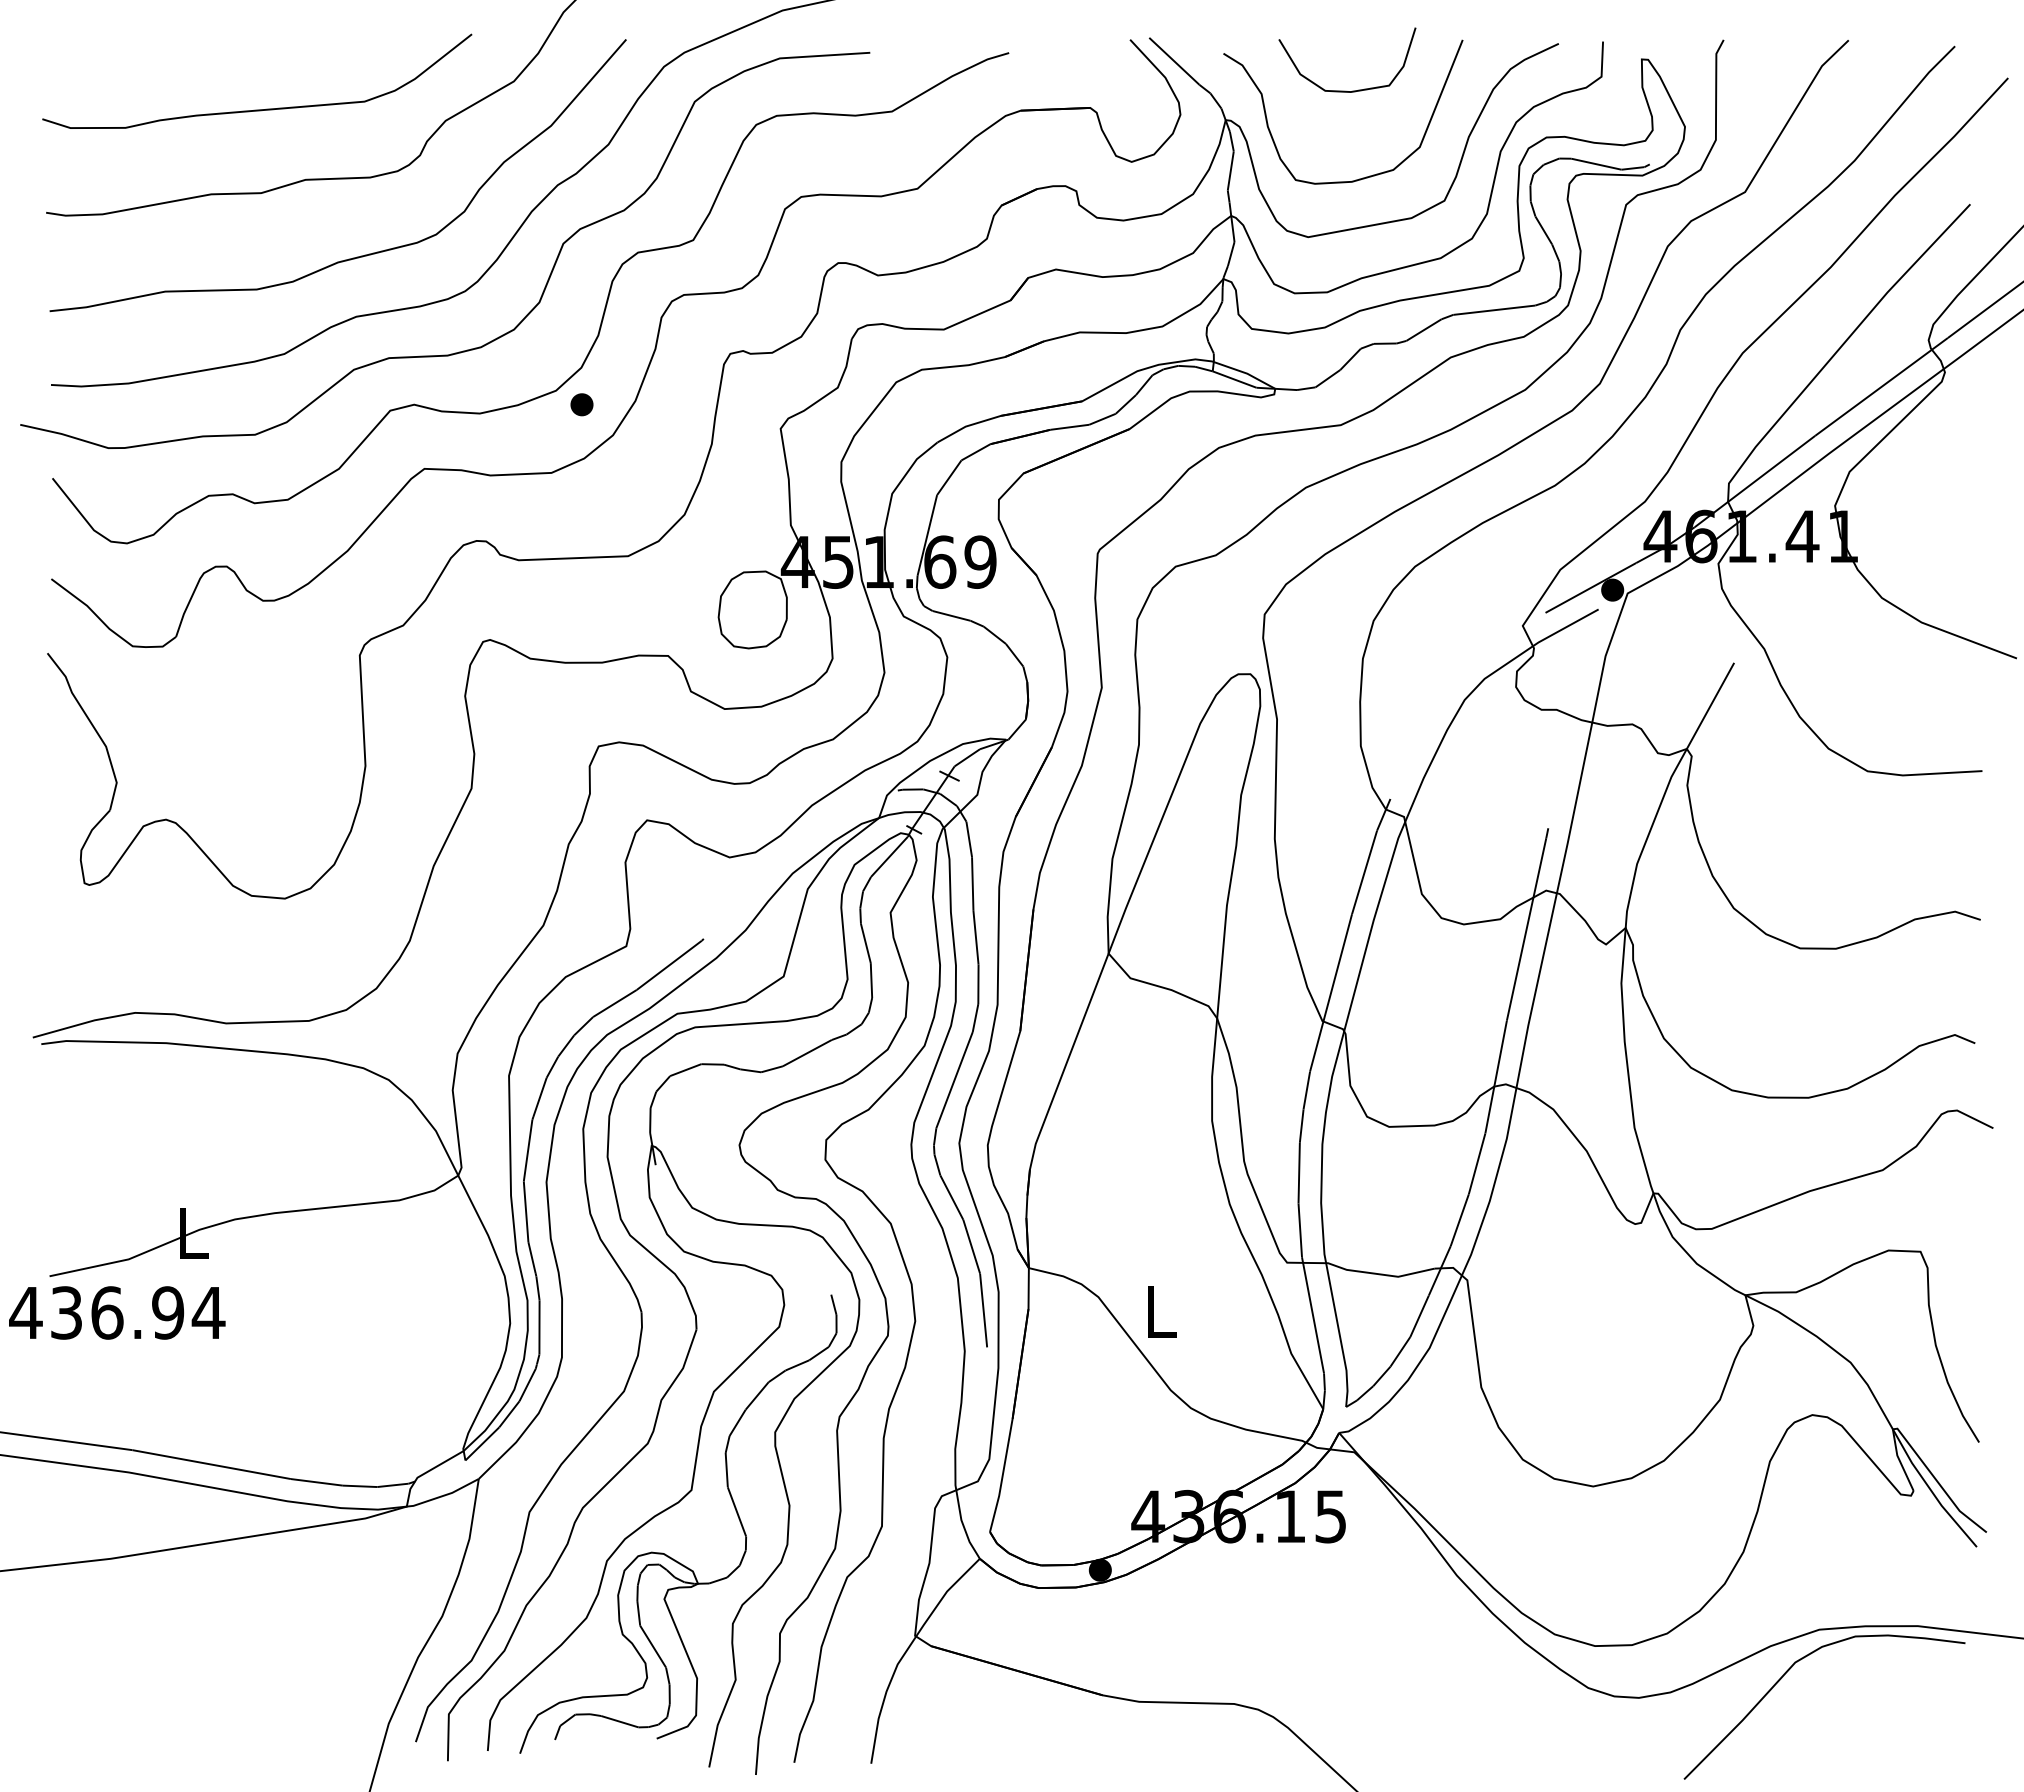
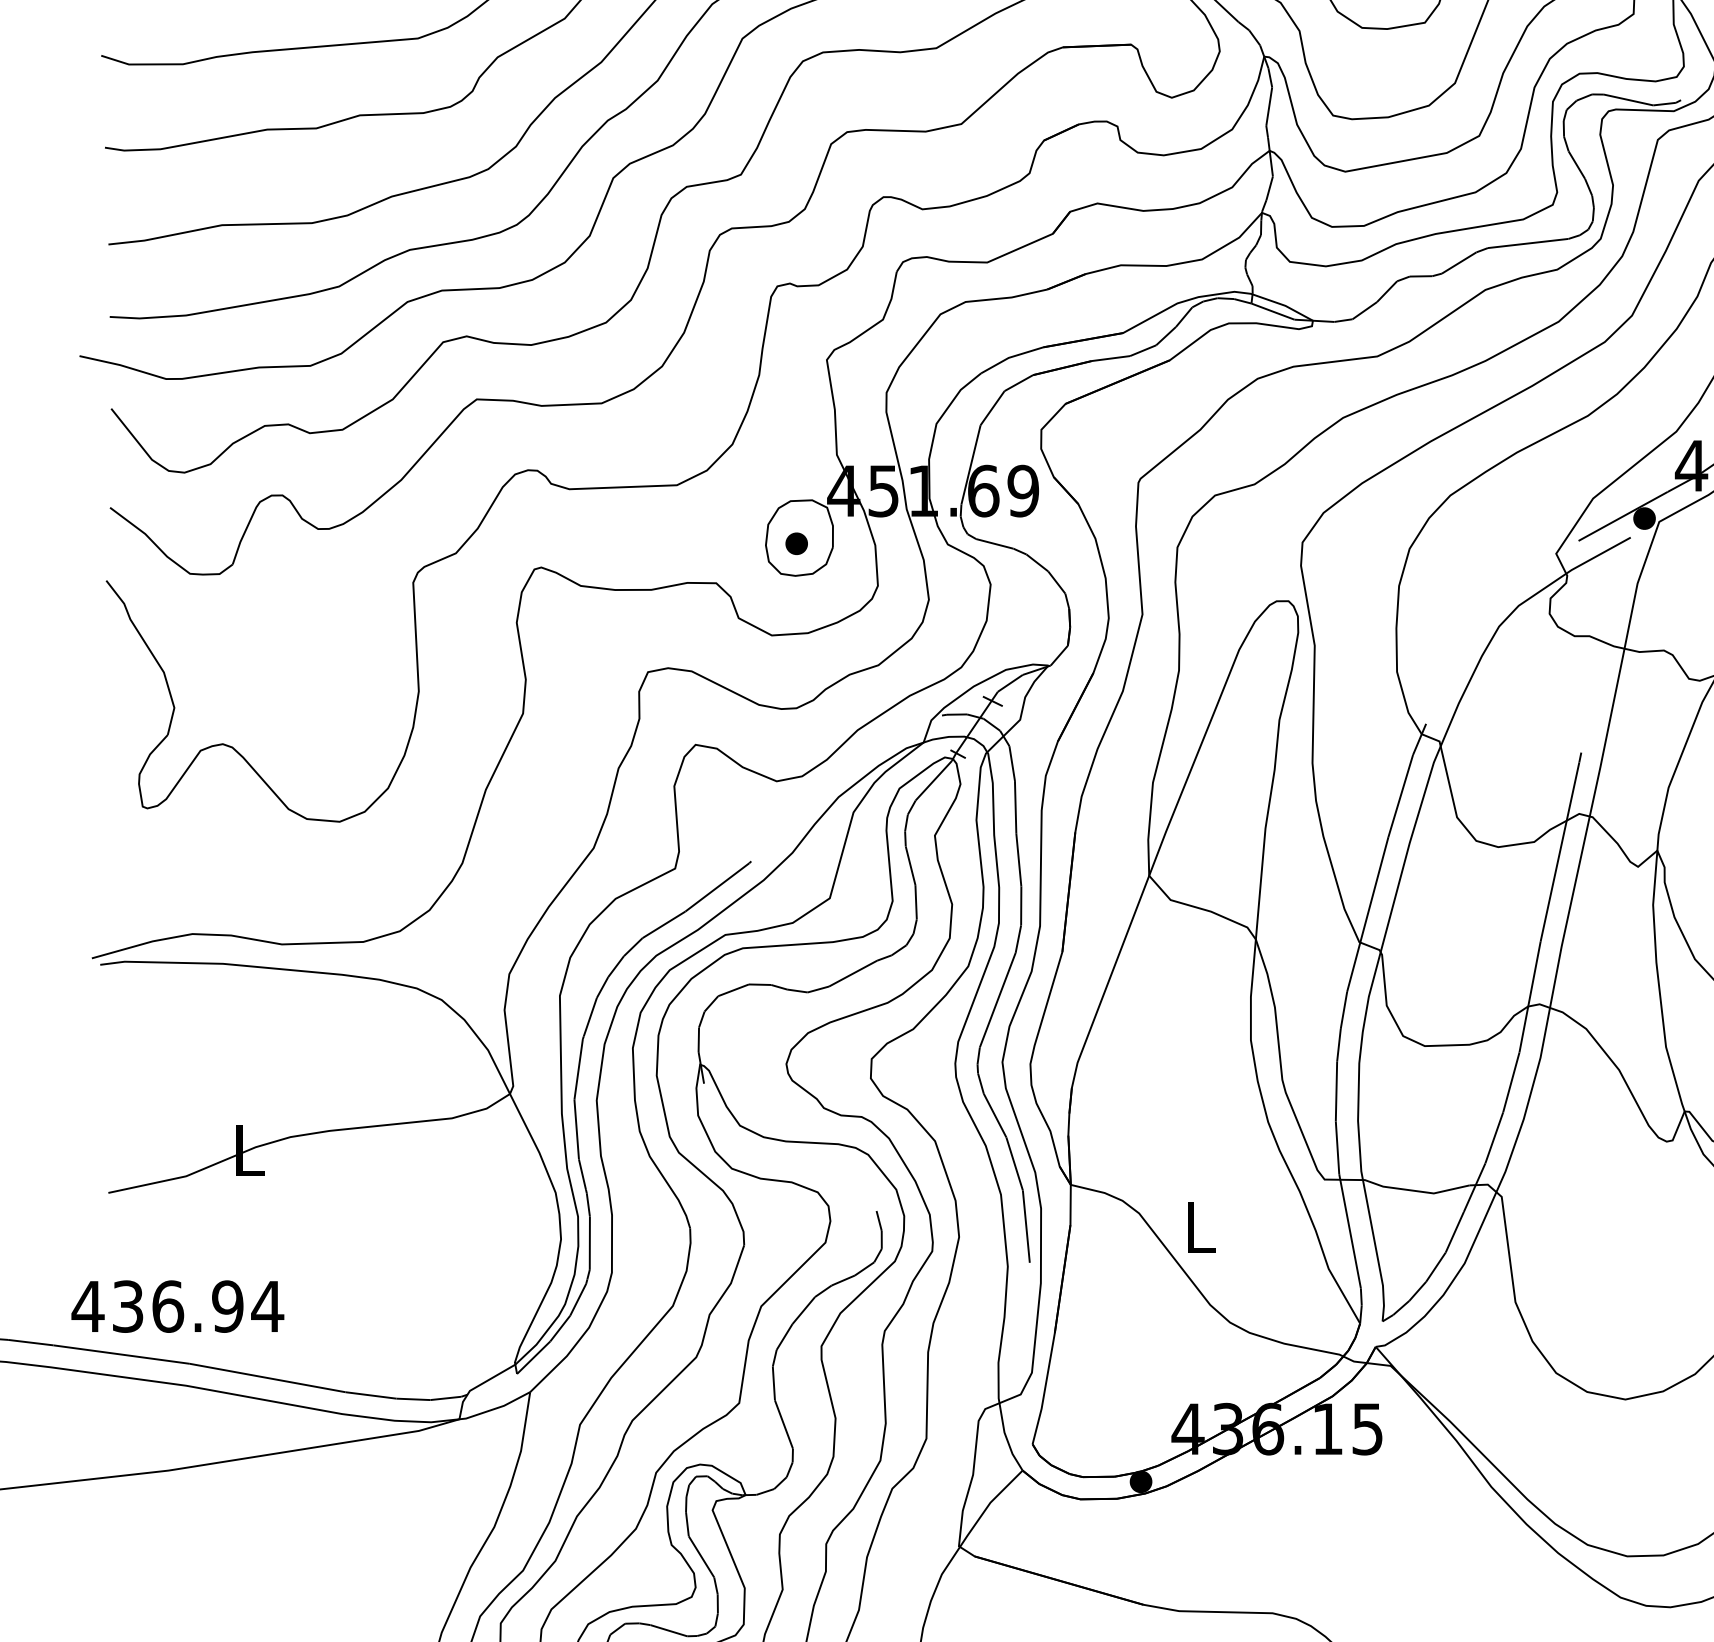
part: (581, 404) -> (796, 543), moved
text: (117, 1312) -> (178, 1306), moved

